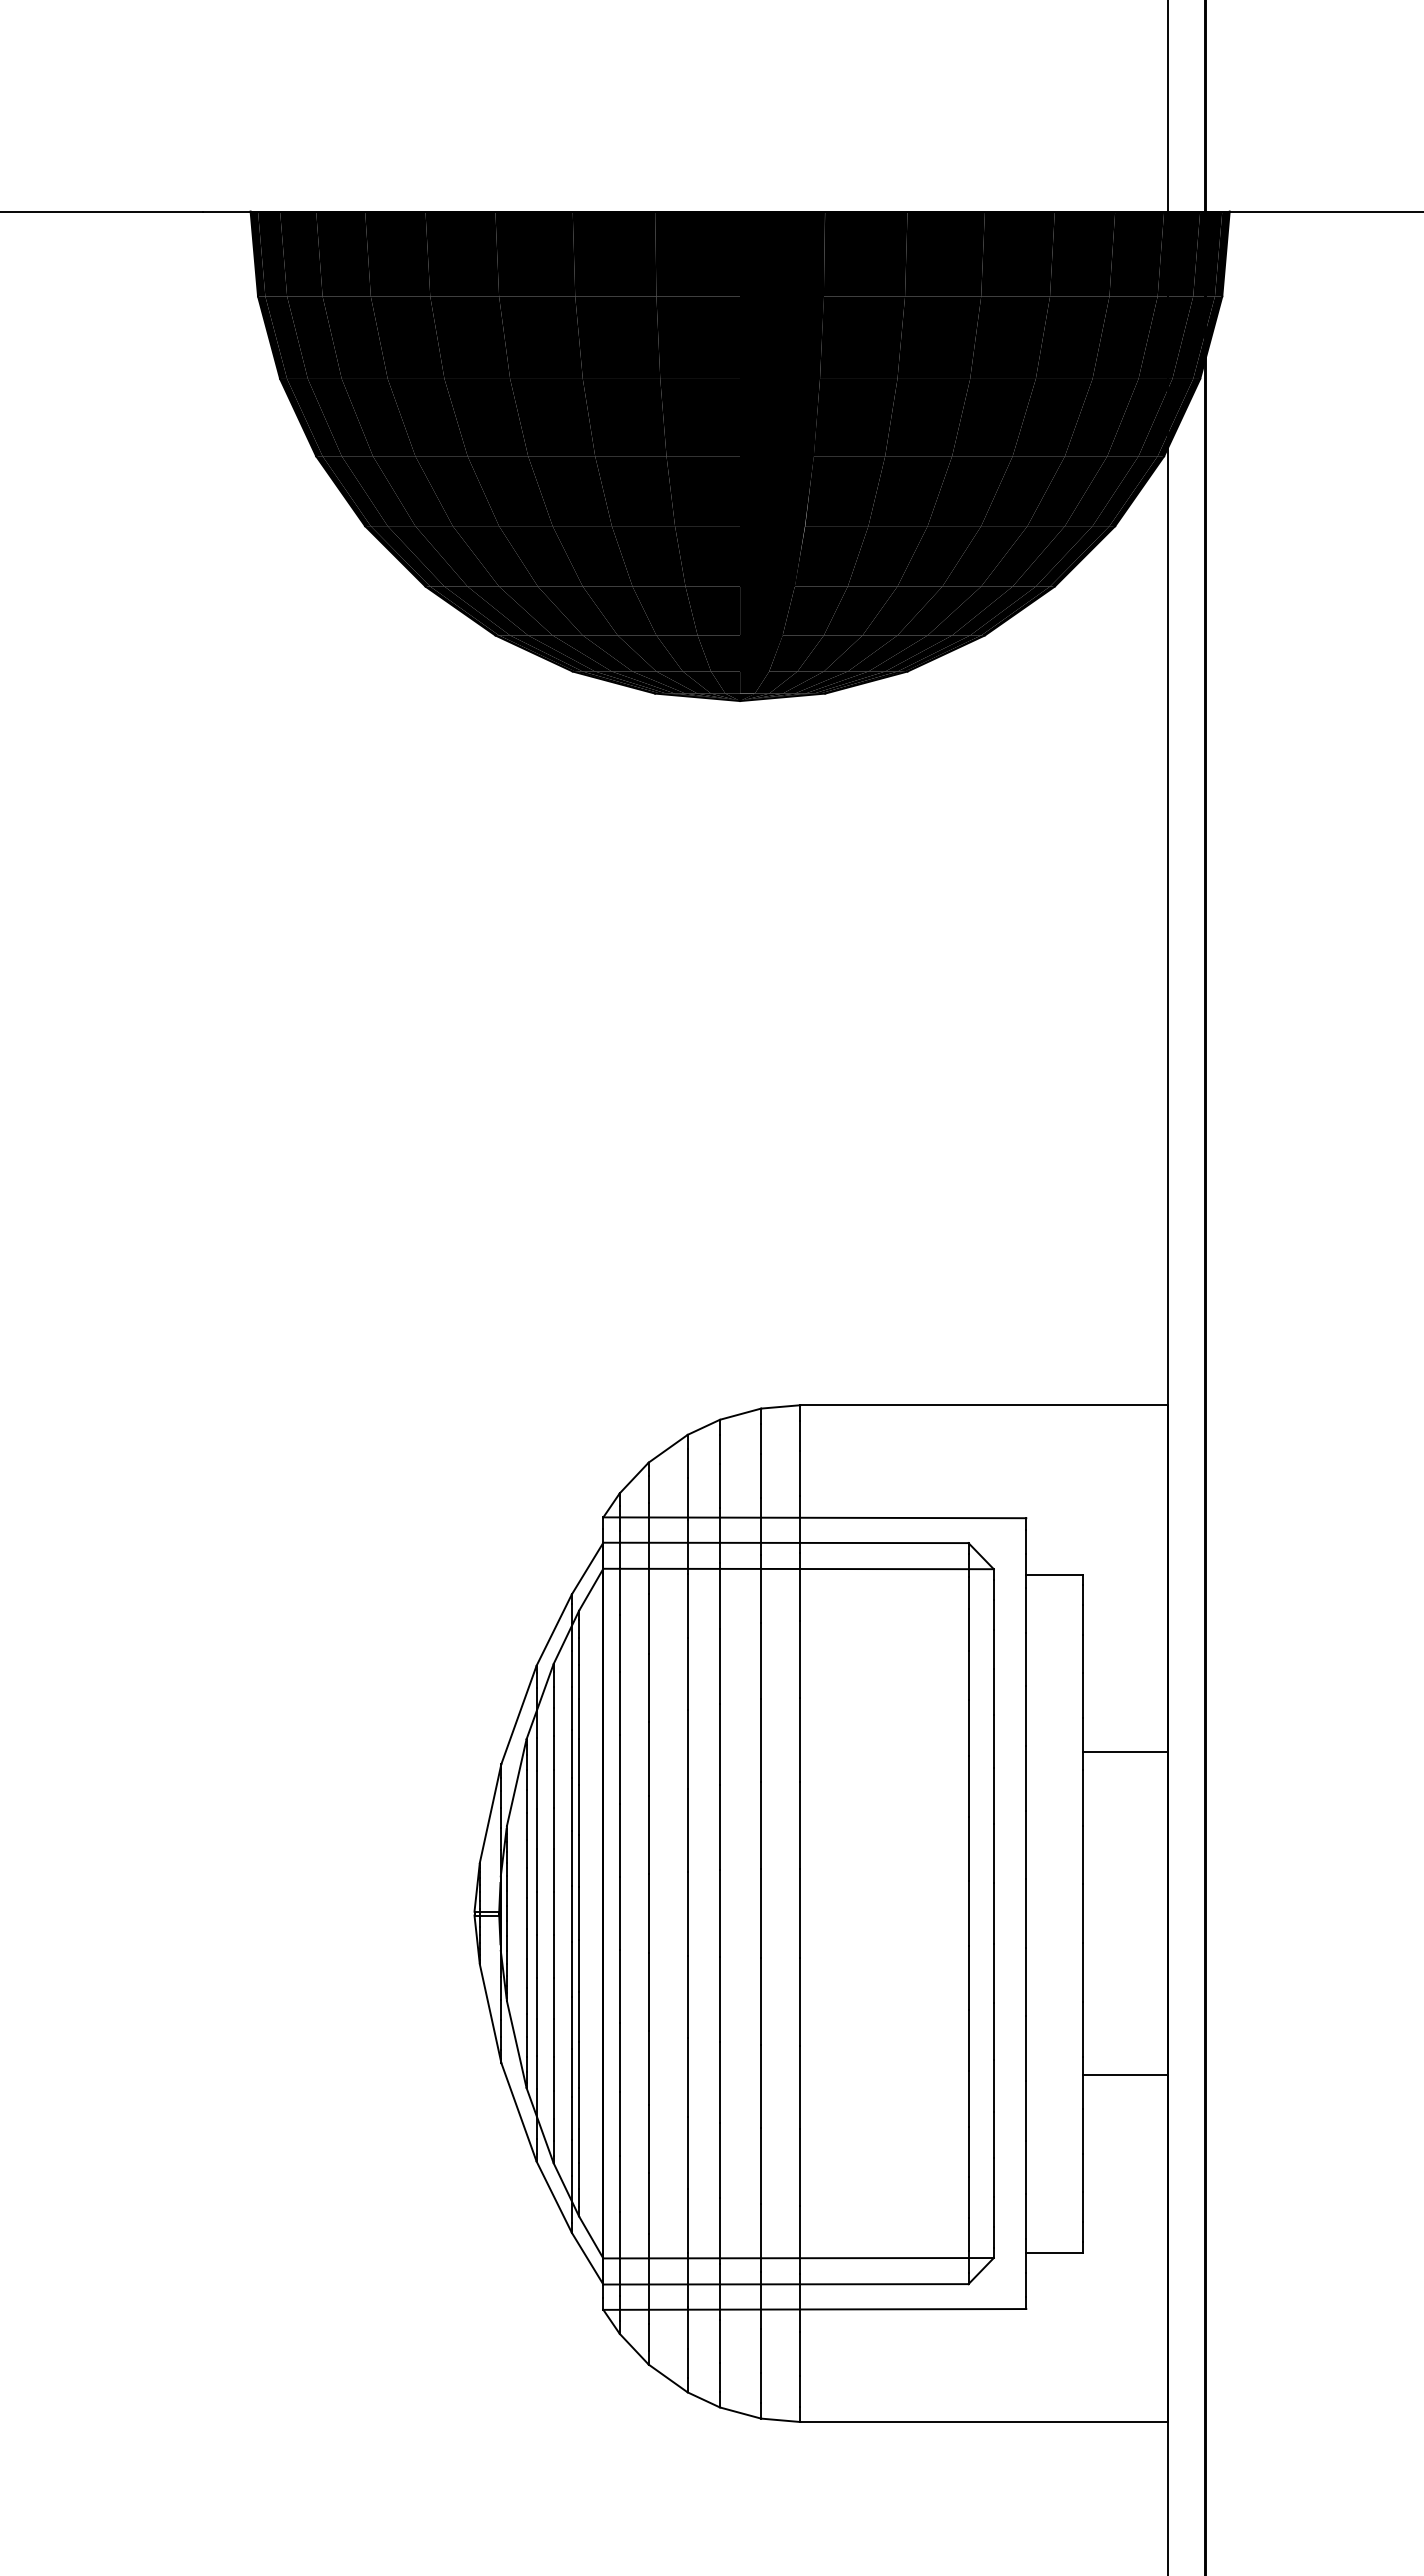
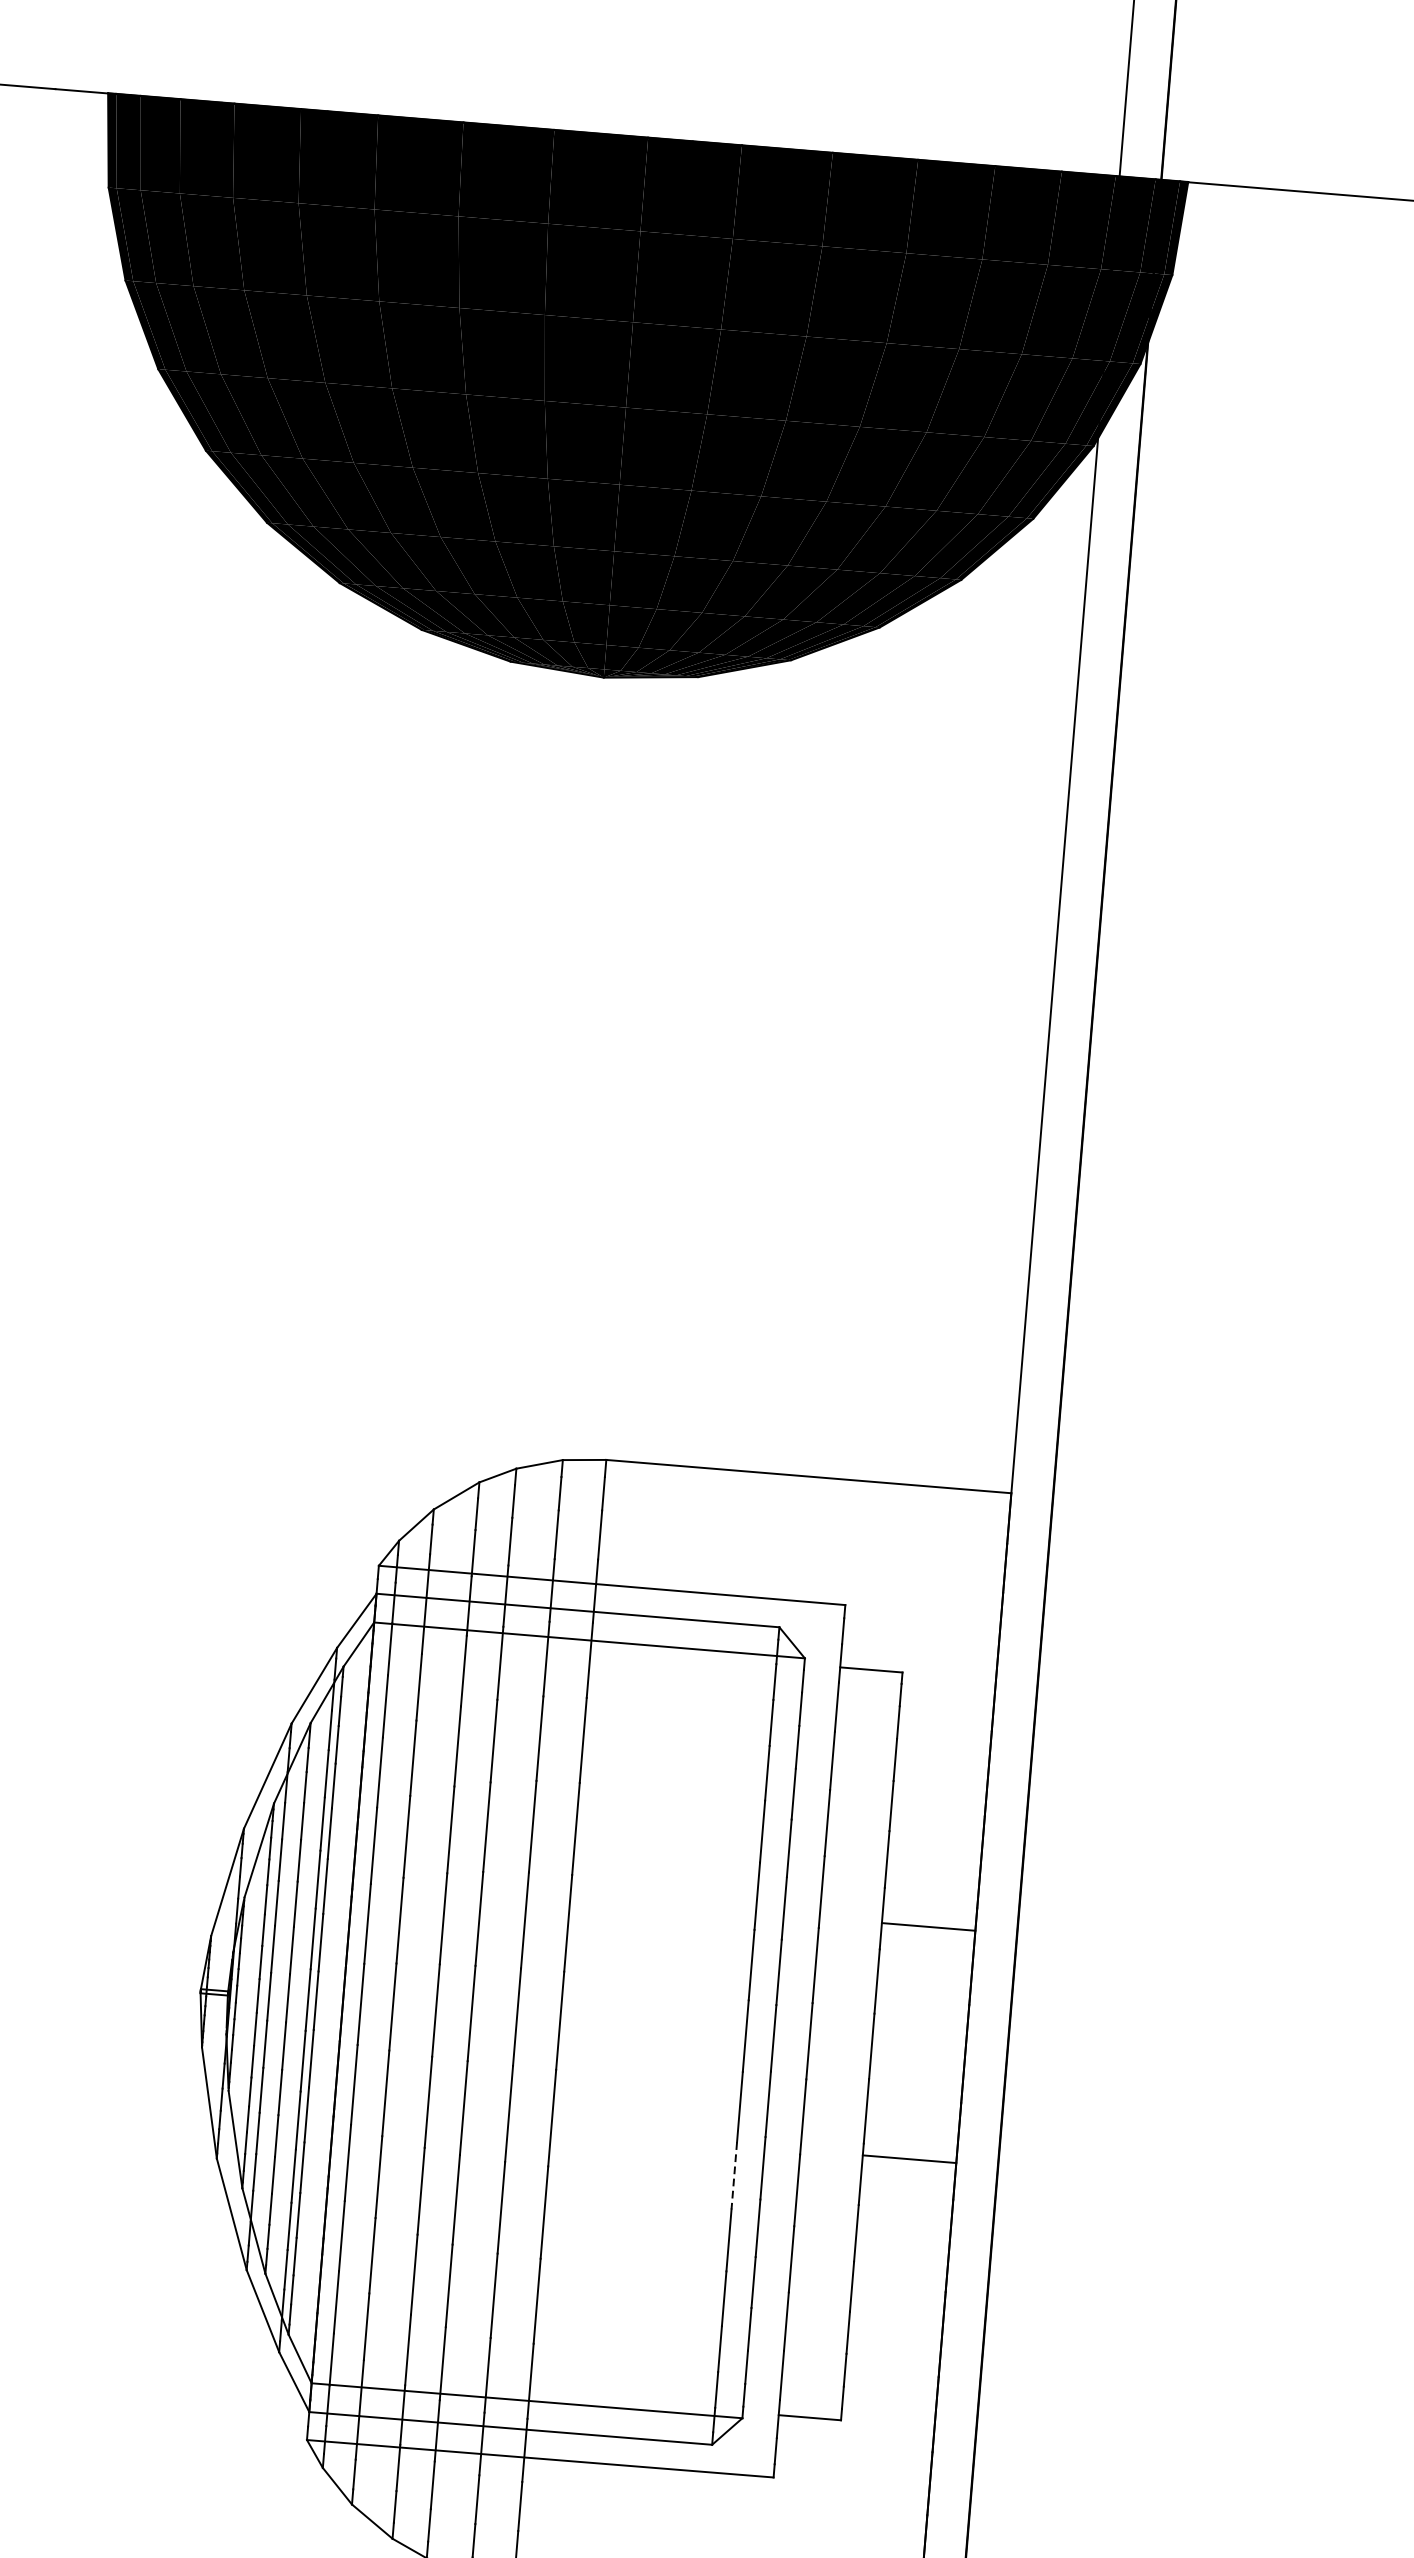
line: (1124, 1751) -> (927, 1926), moved
line: (968, 2040) -> (734, 2175), solid -> dashed
line: (1124, 2075) -> (908, 2159), moved

